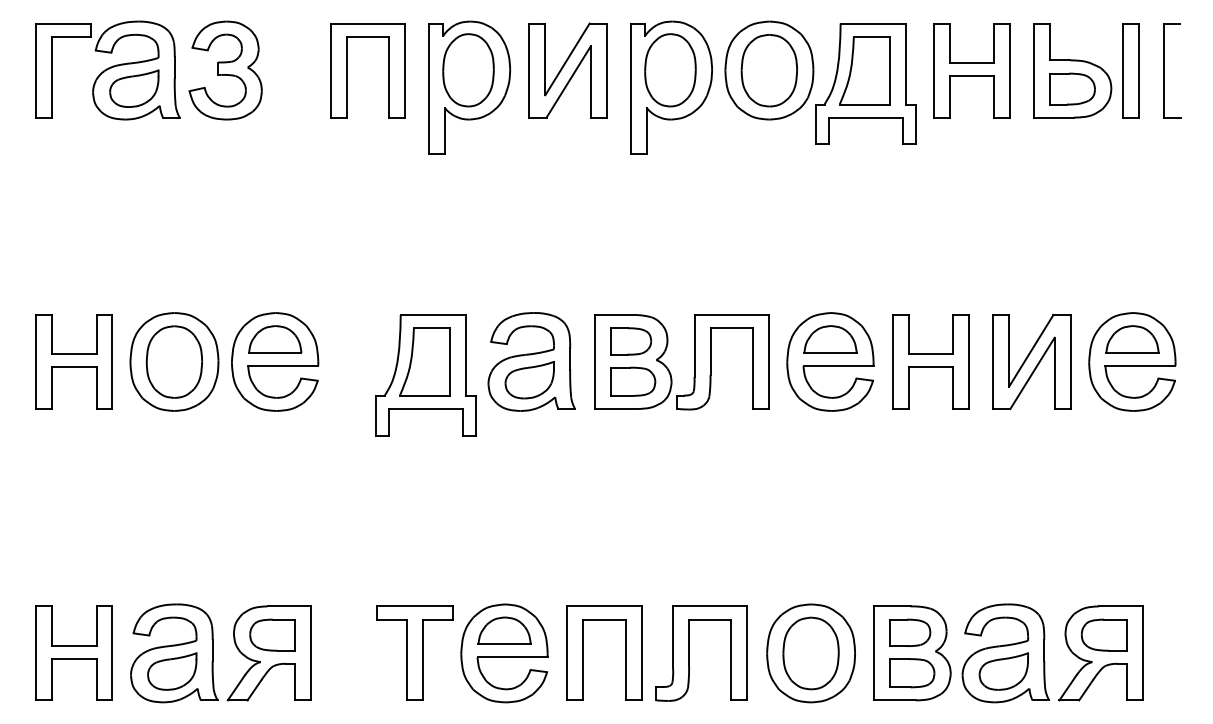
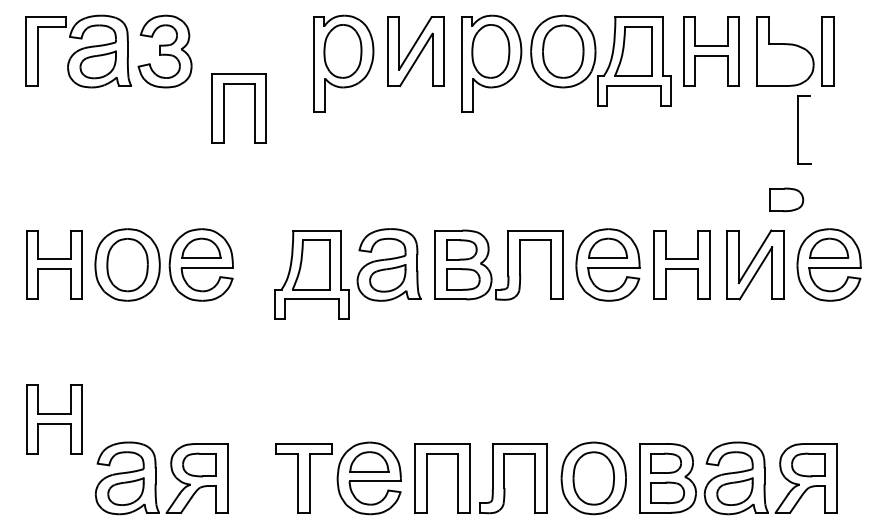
part: (347, 70) -> (224, 108), moved
part: (1164, 70) -> (798, 129), moved
part: (1072, 88) -> (786, 199), moved
part: (73, 652) -> (53, 419), moved

